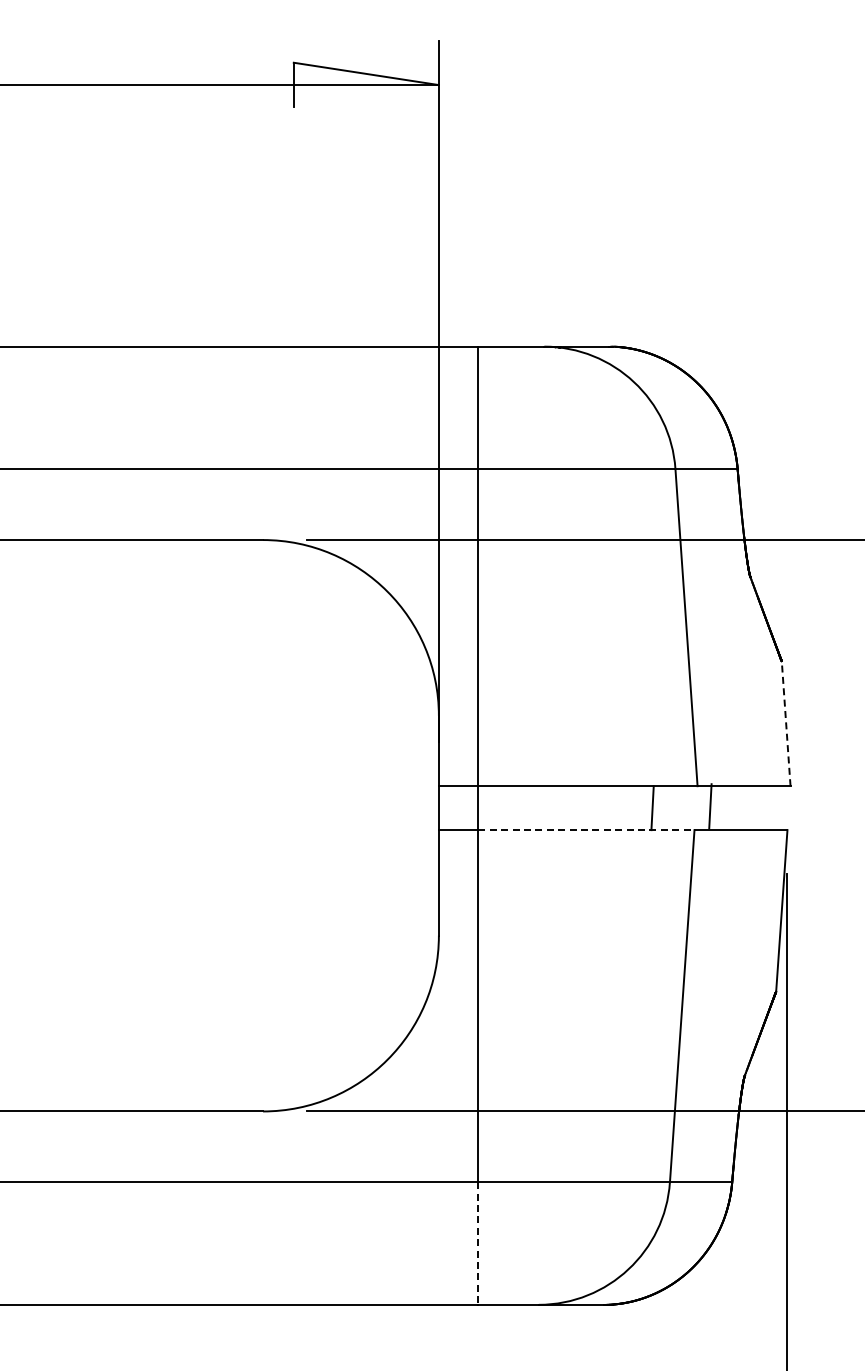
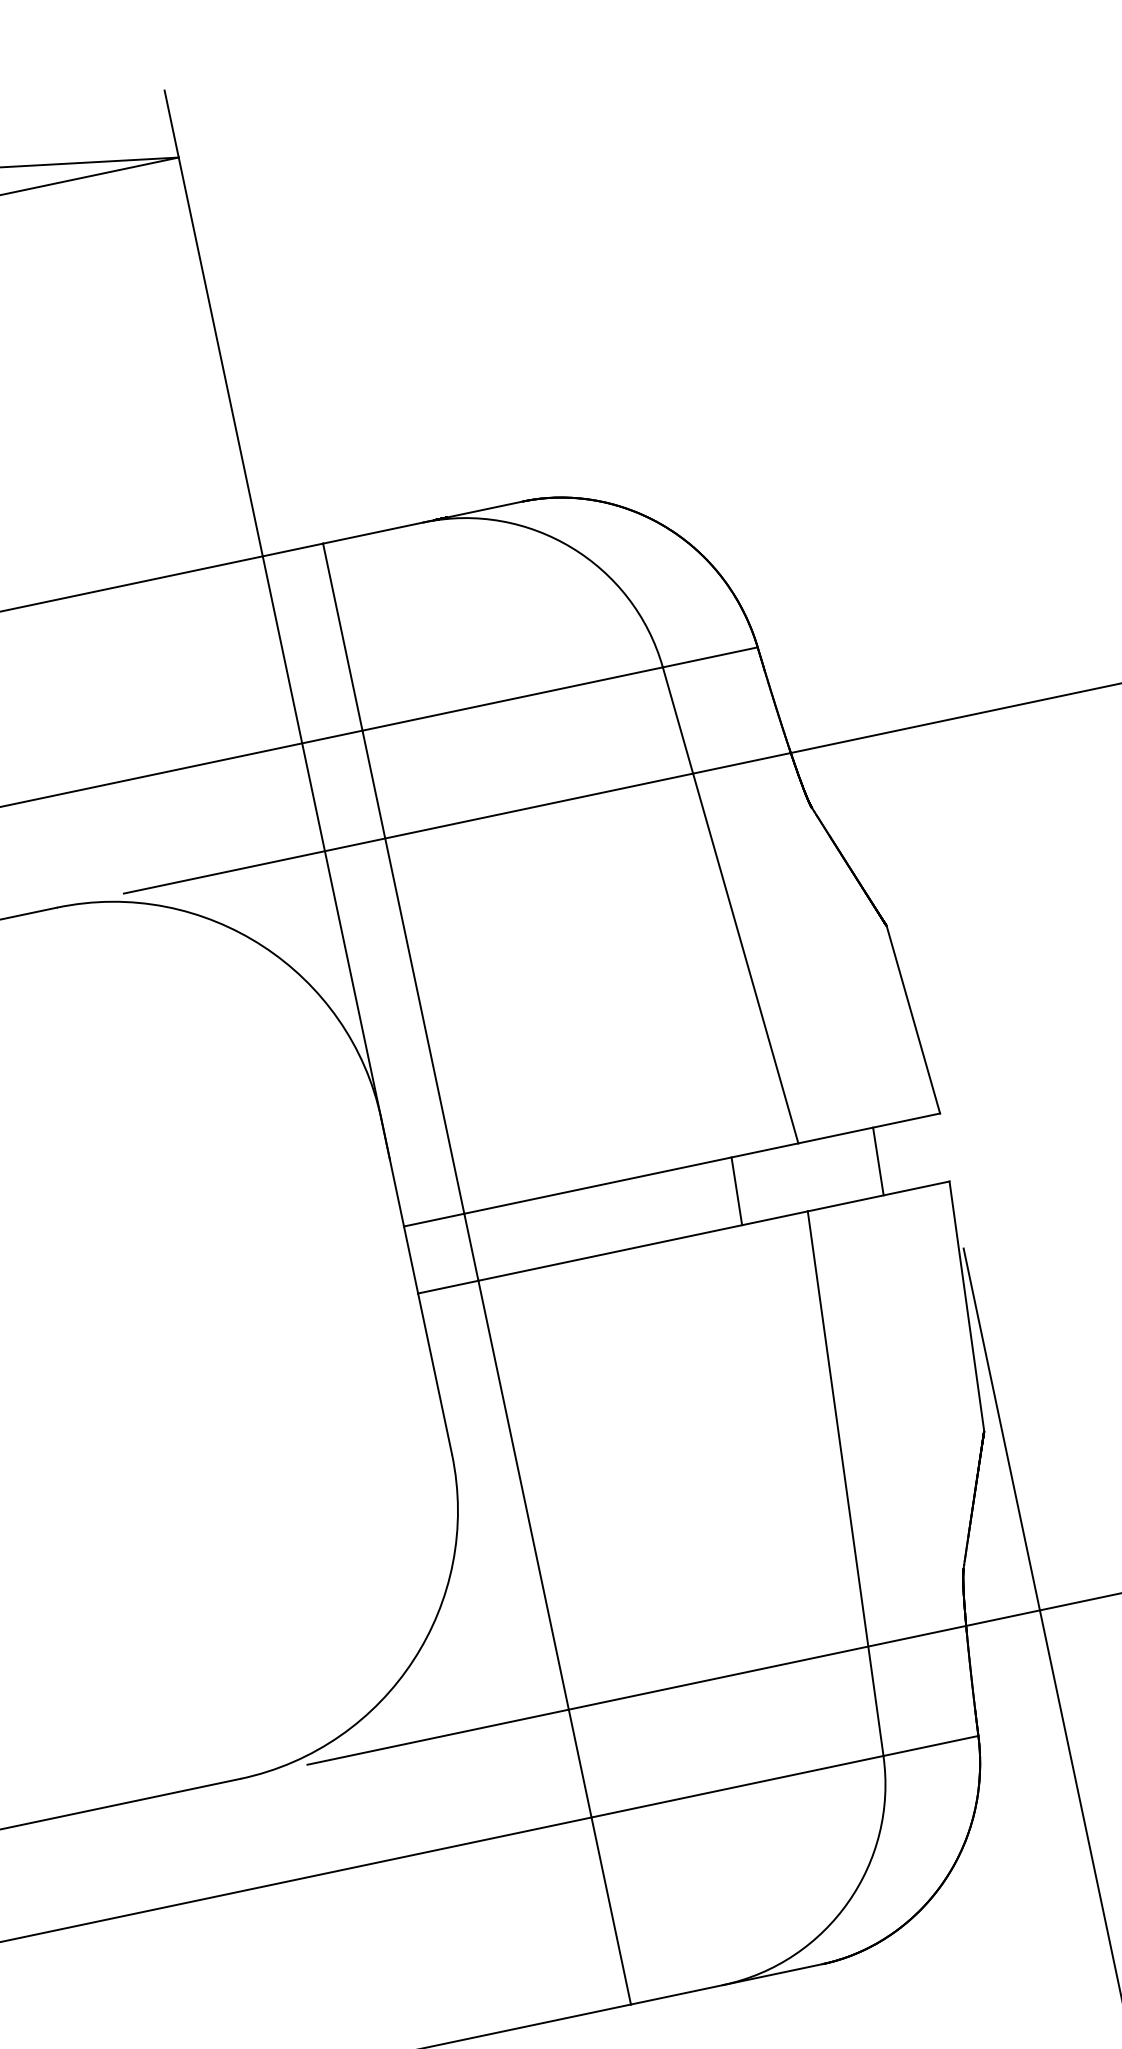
line: (786, 723) -> (913, 1019), dashed -> solid
line: (710, 806) -> (878, 1161), moved
line: (586, 830) -> (643, 1246), dashed -> solid
line: (478, 1244) -> (611, 1912), dashed -> solid

